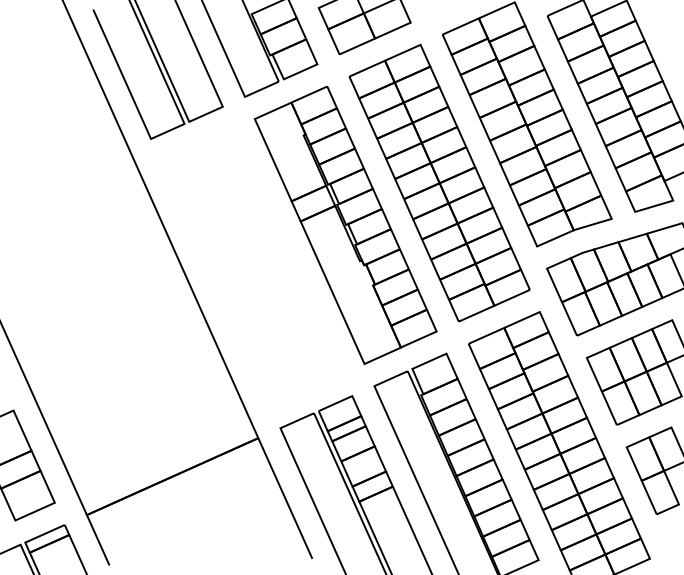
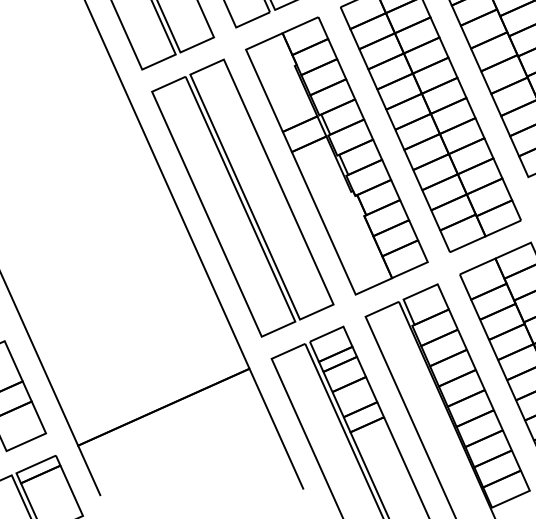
part: (251, 267) -> (242, 198), added

